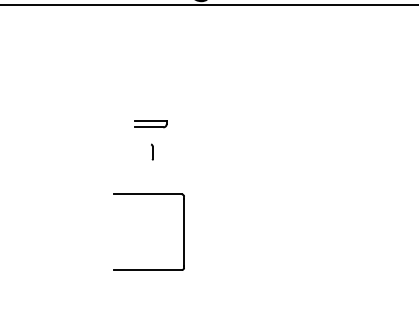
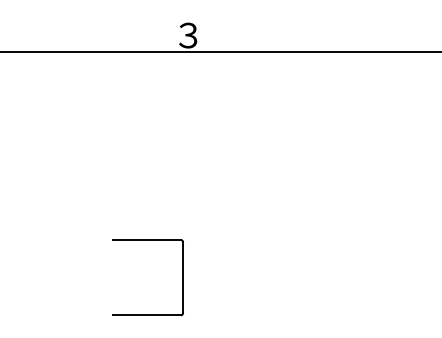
part: (151, 123) -> (138, 169), removed
line: (152, 151) -> (139, 197), removed
part: (183, 232) -> (182, 277), moved

